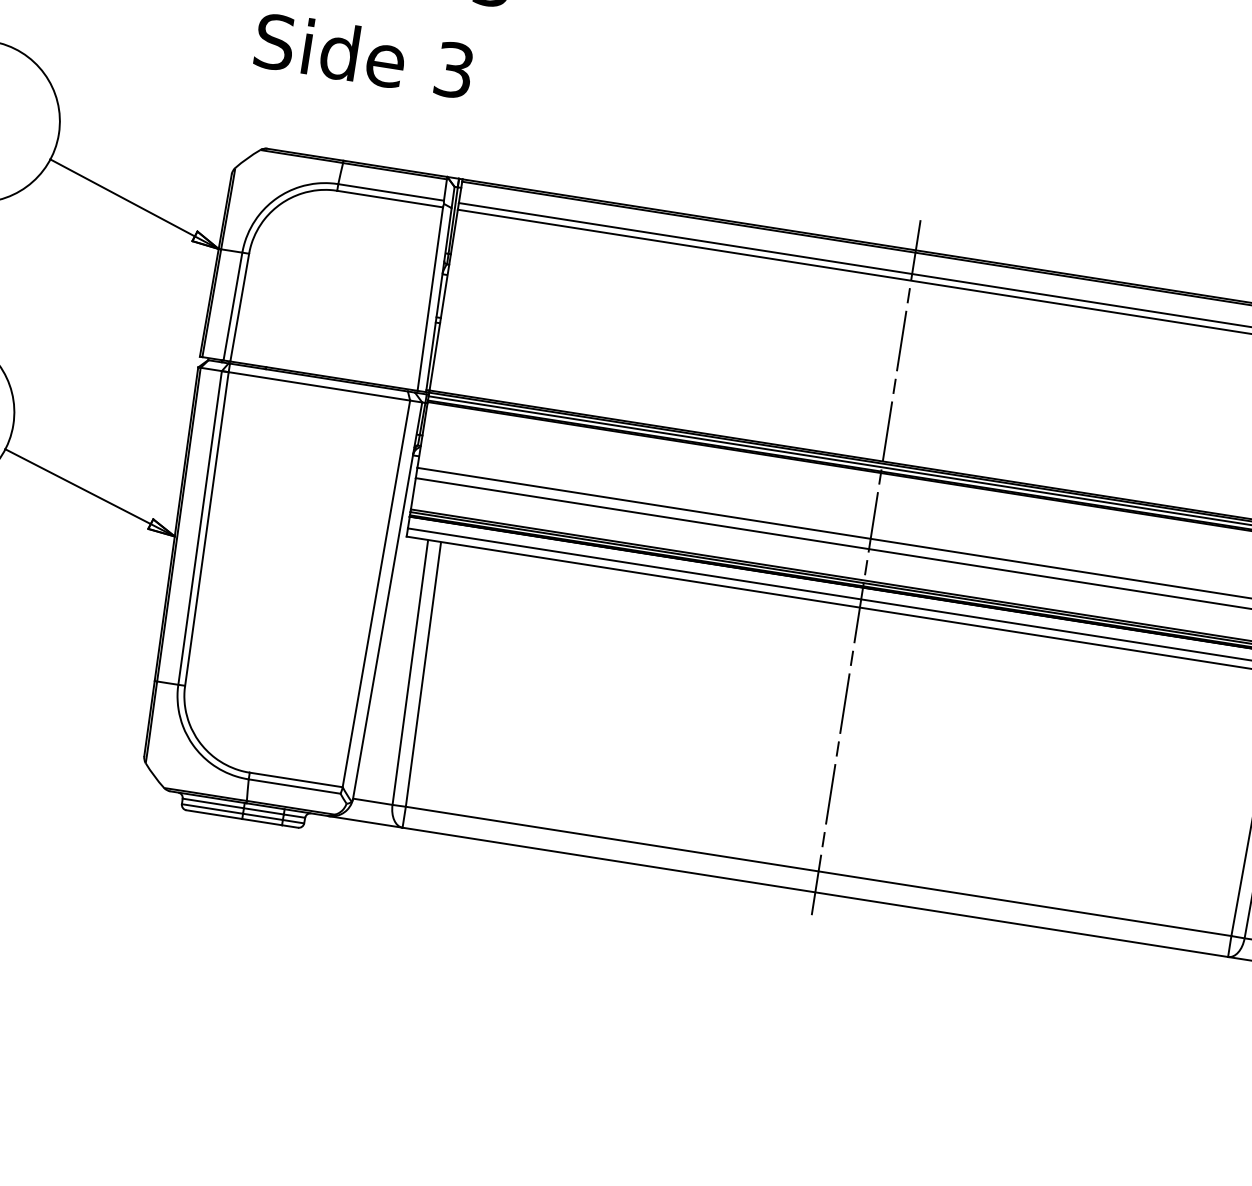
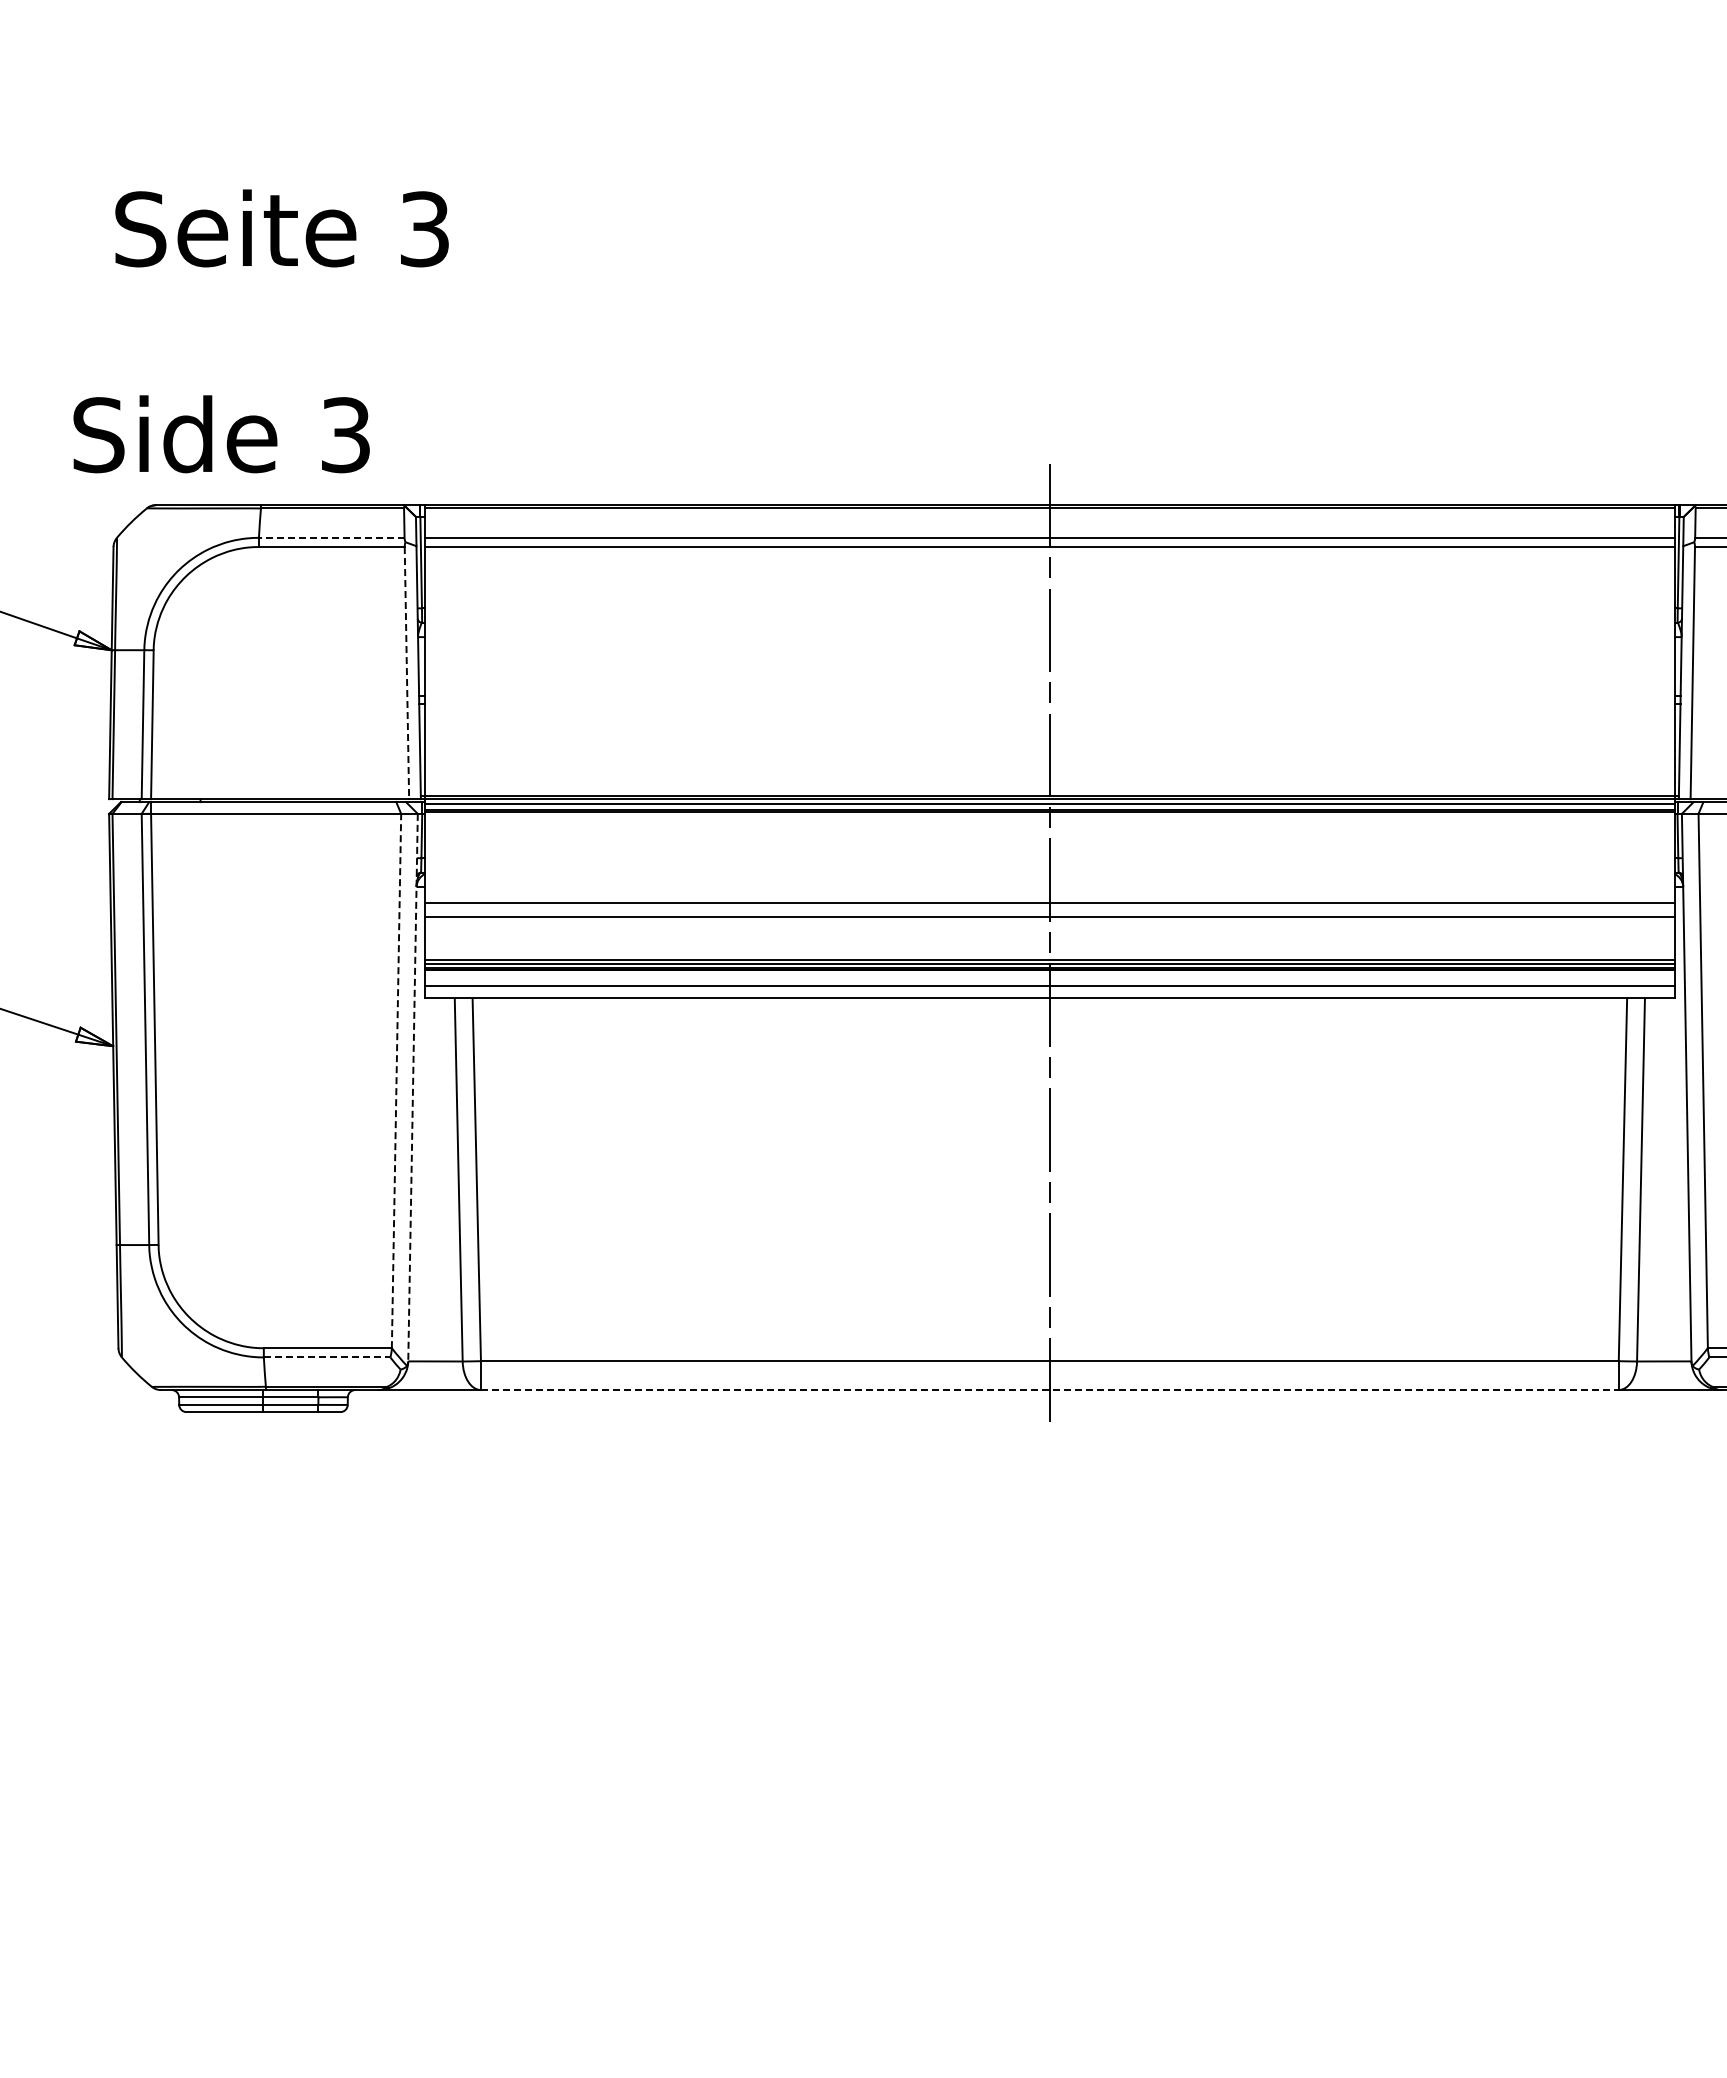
text: (364, 55) -> (221, 434), moved
line: (390, 192) -> (331, 537), solid -> dashed
line: (429, 299) -> (406, 673), solid -> dashed
line: (376, 593) -> (396, 1080), solid -> dashed
line: (387, 600) -> (413, 1087), solid -> dashed
line: (294, 786) -> (327, 1357), solid -> dashed
line: (815, 892) -> (1049, 1390), solid -> dashed

